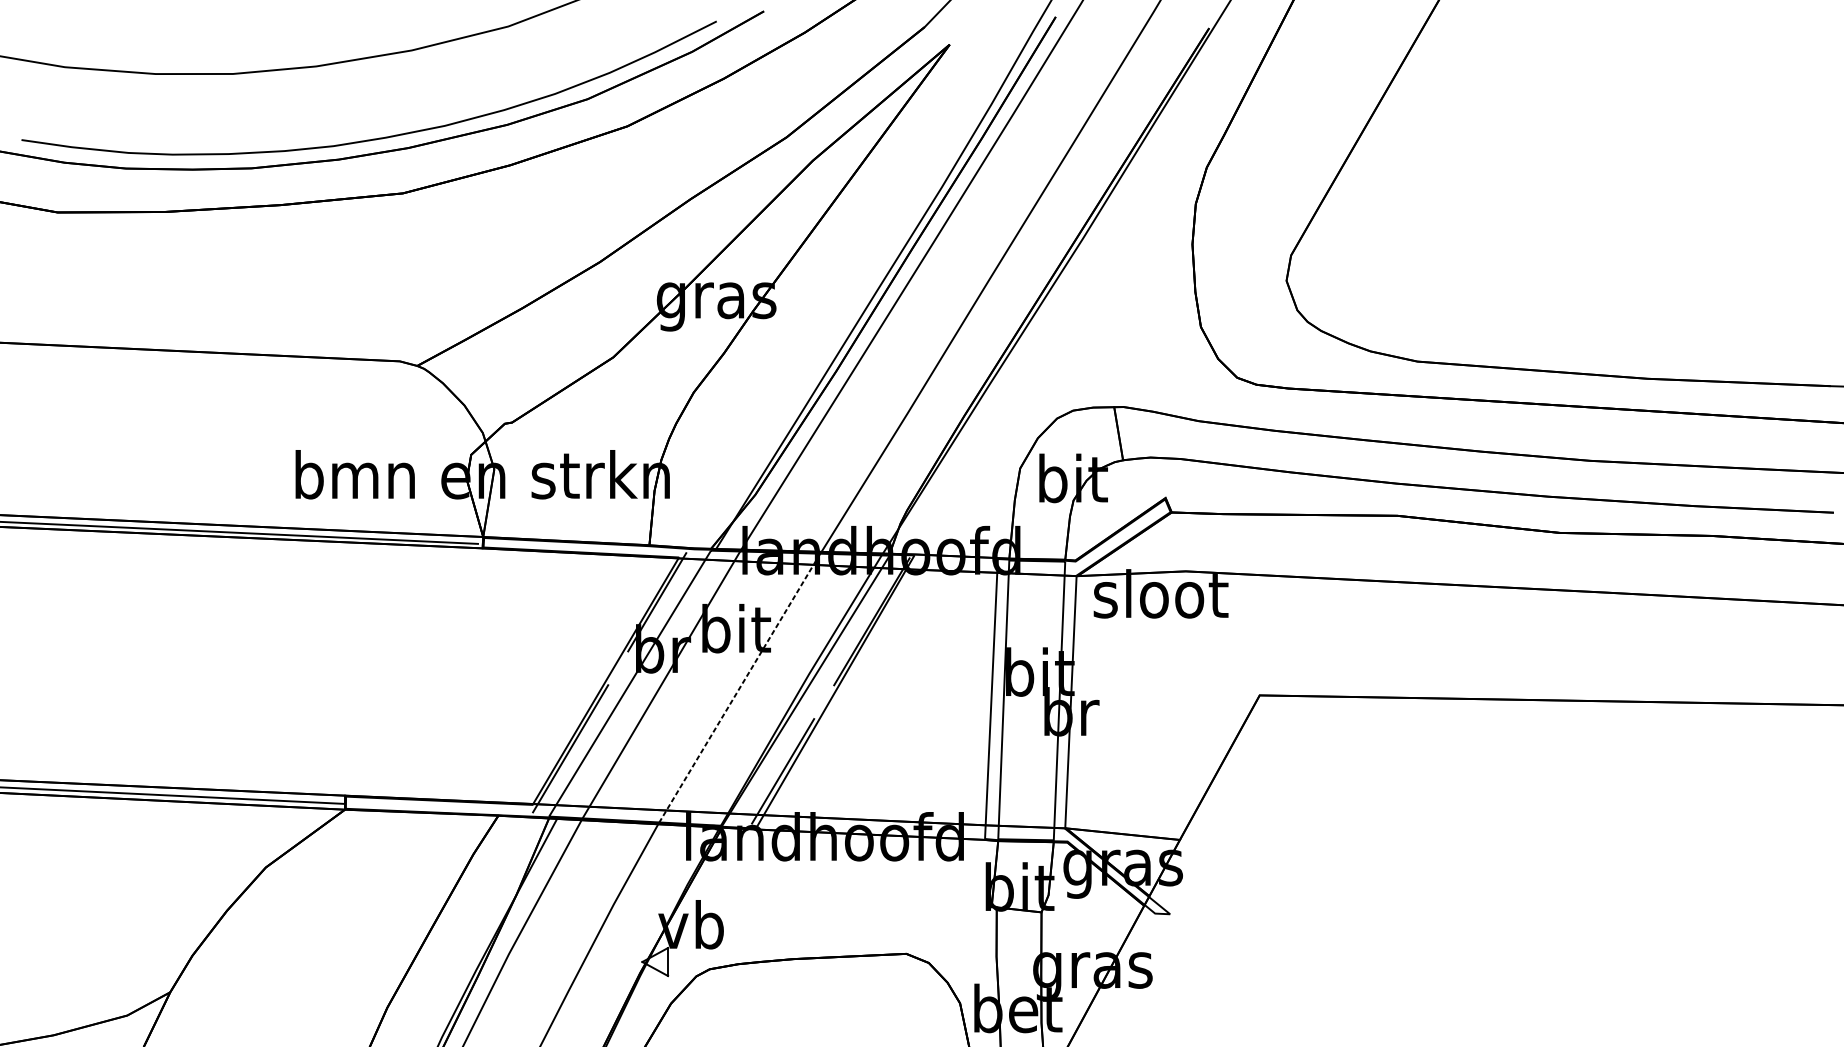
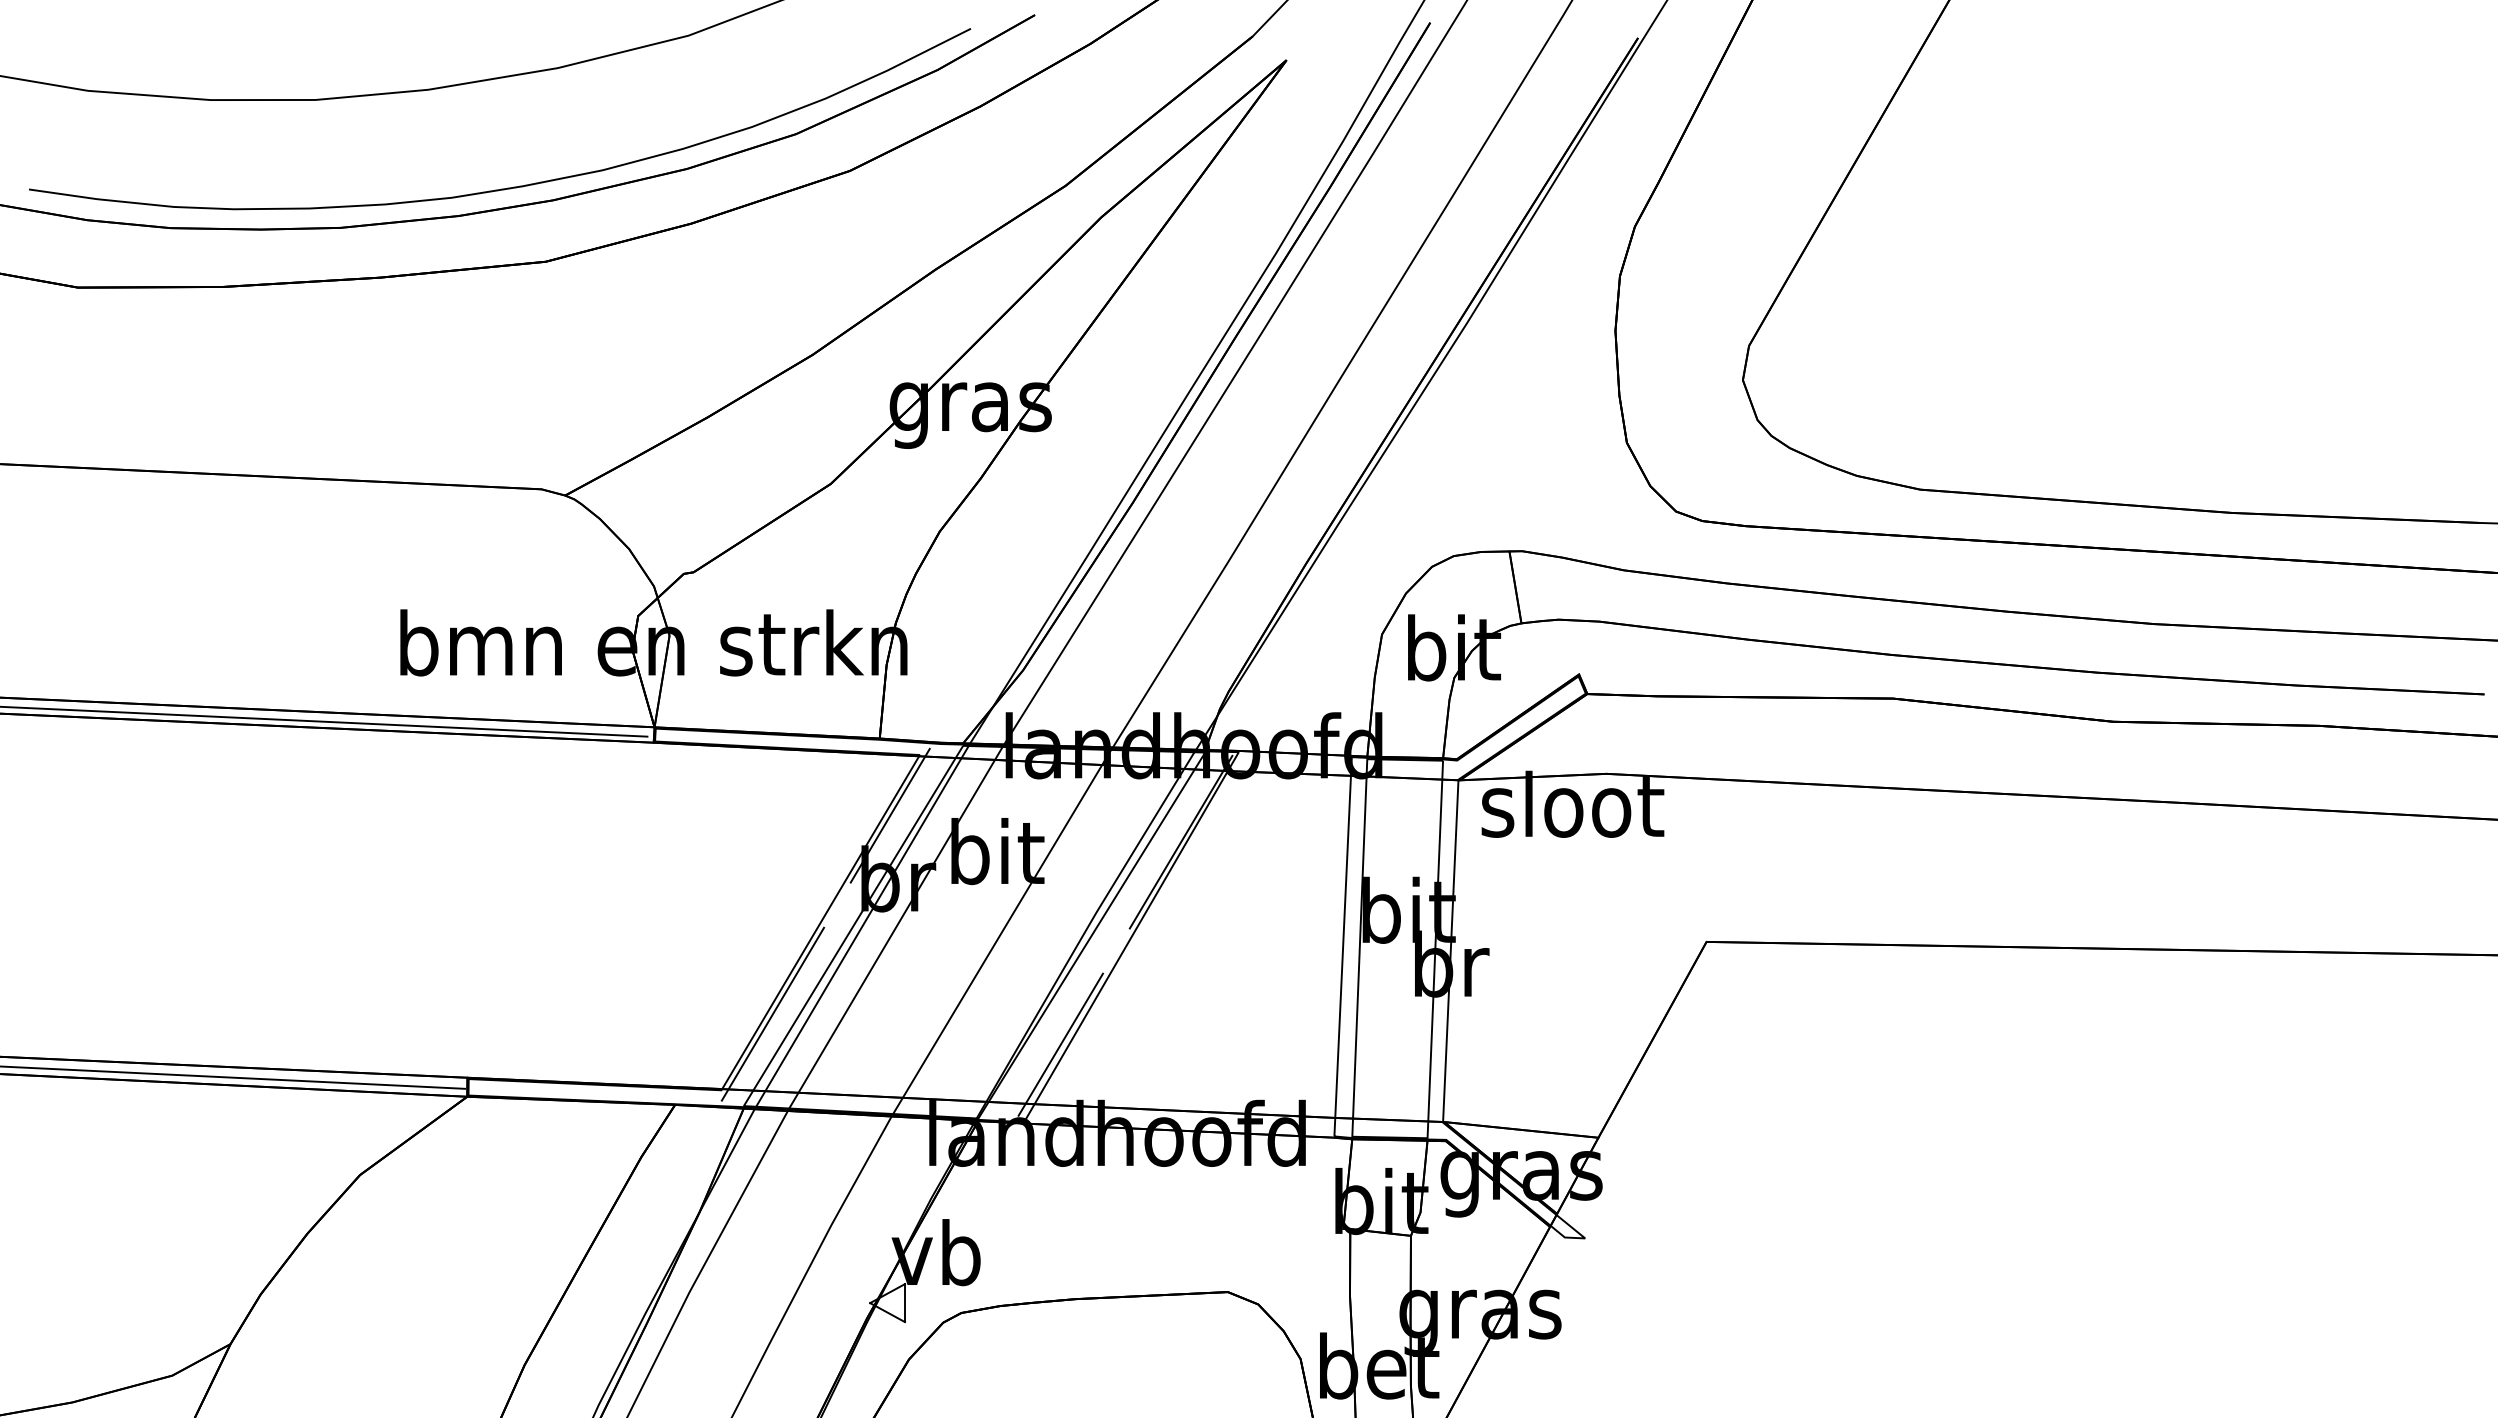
line: (636, 684) -> (862, 926), added
line: (739, 688) -> (1001, 932), dashed -> solid

